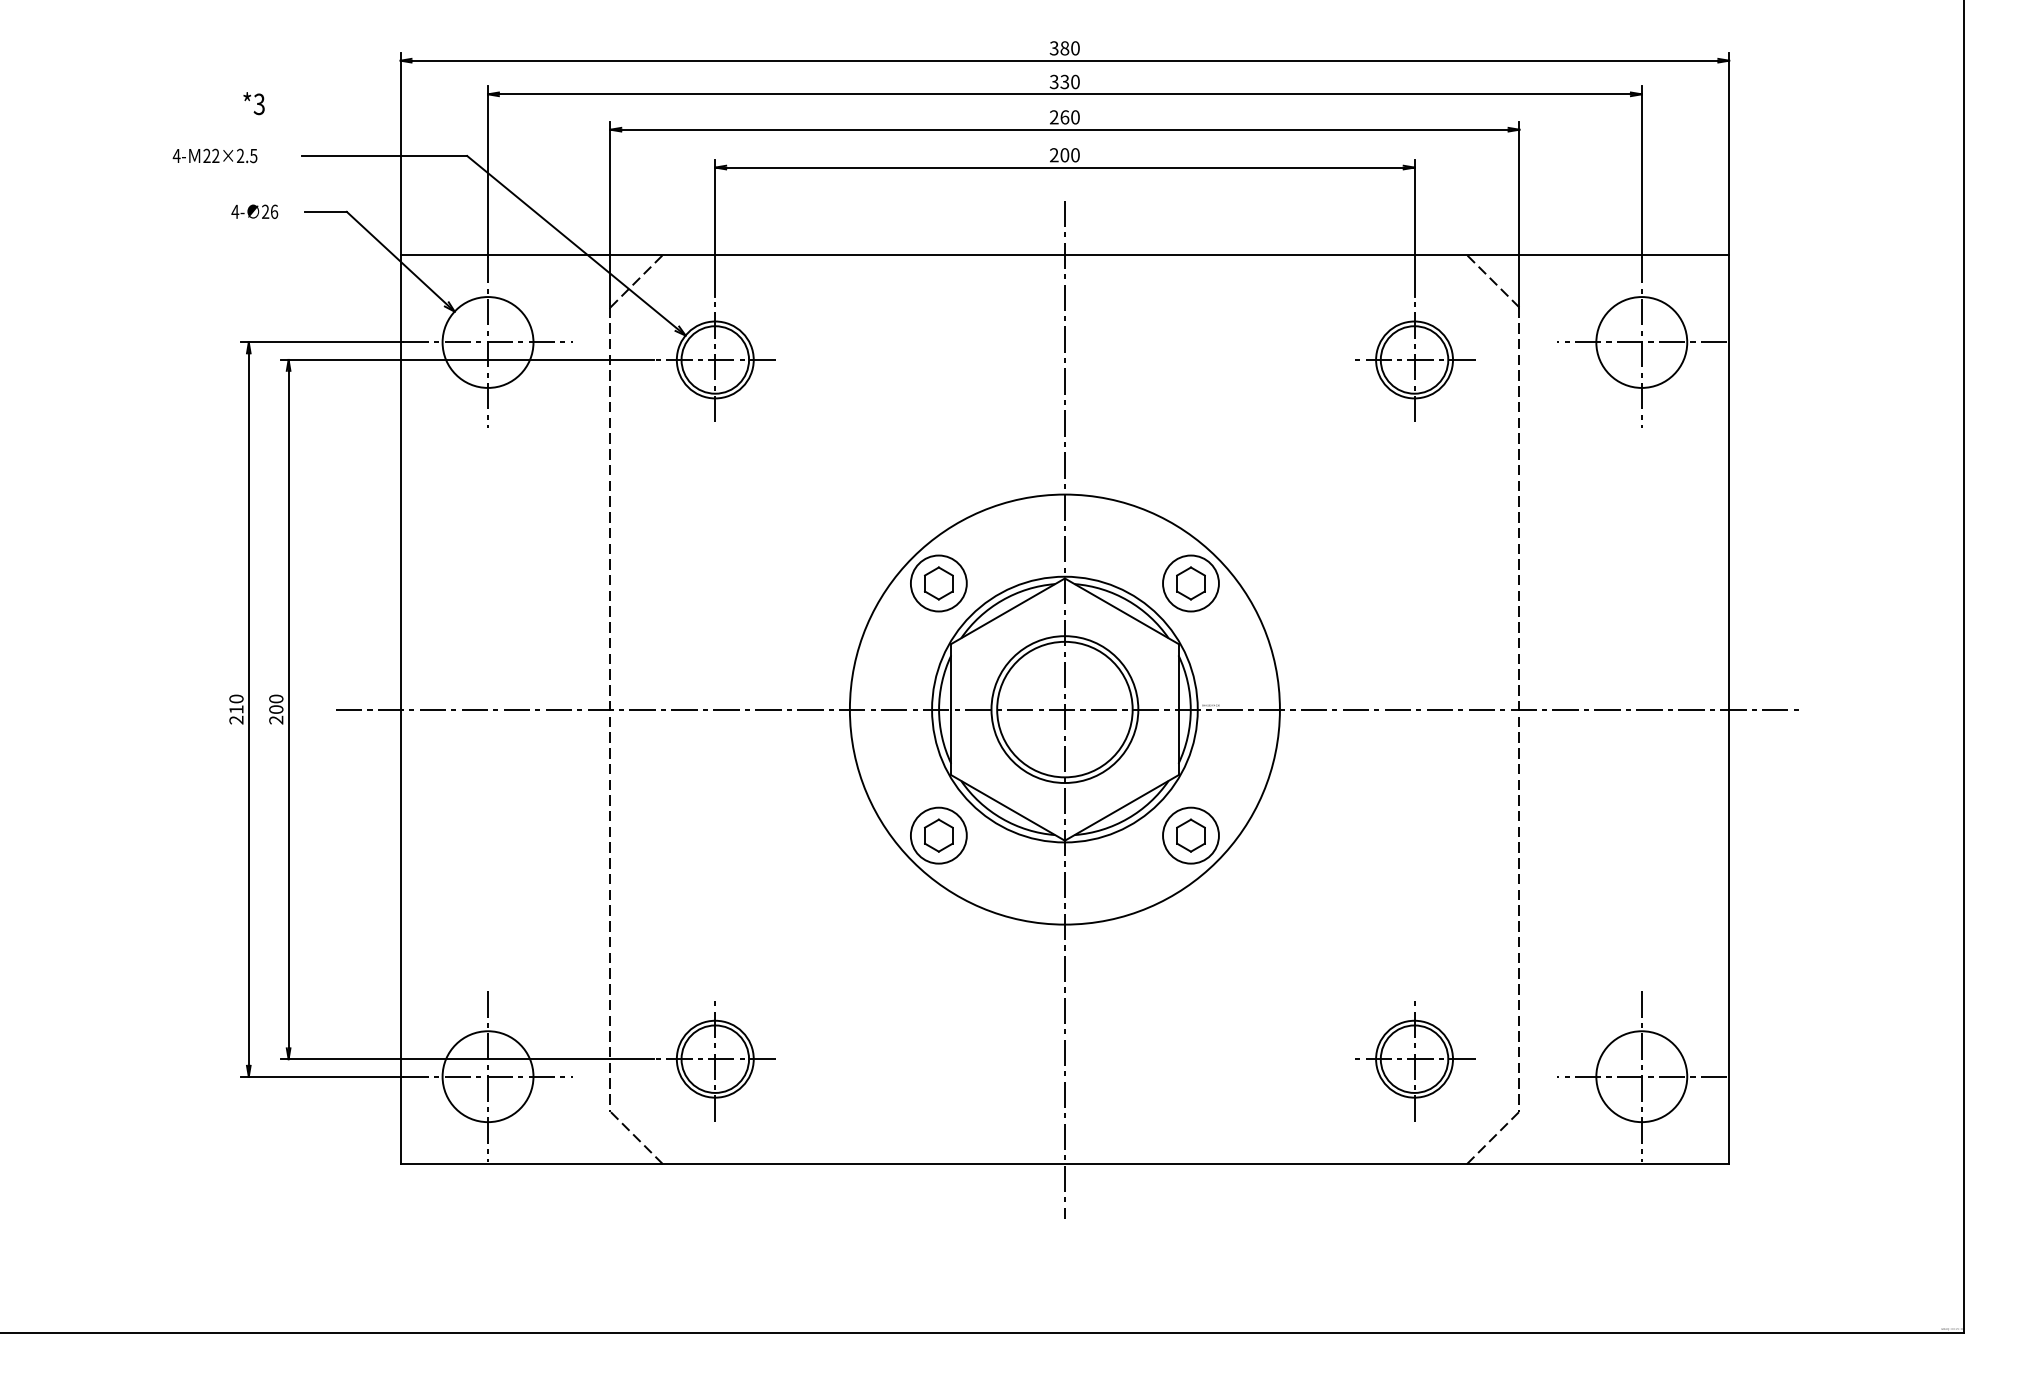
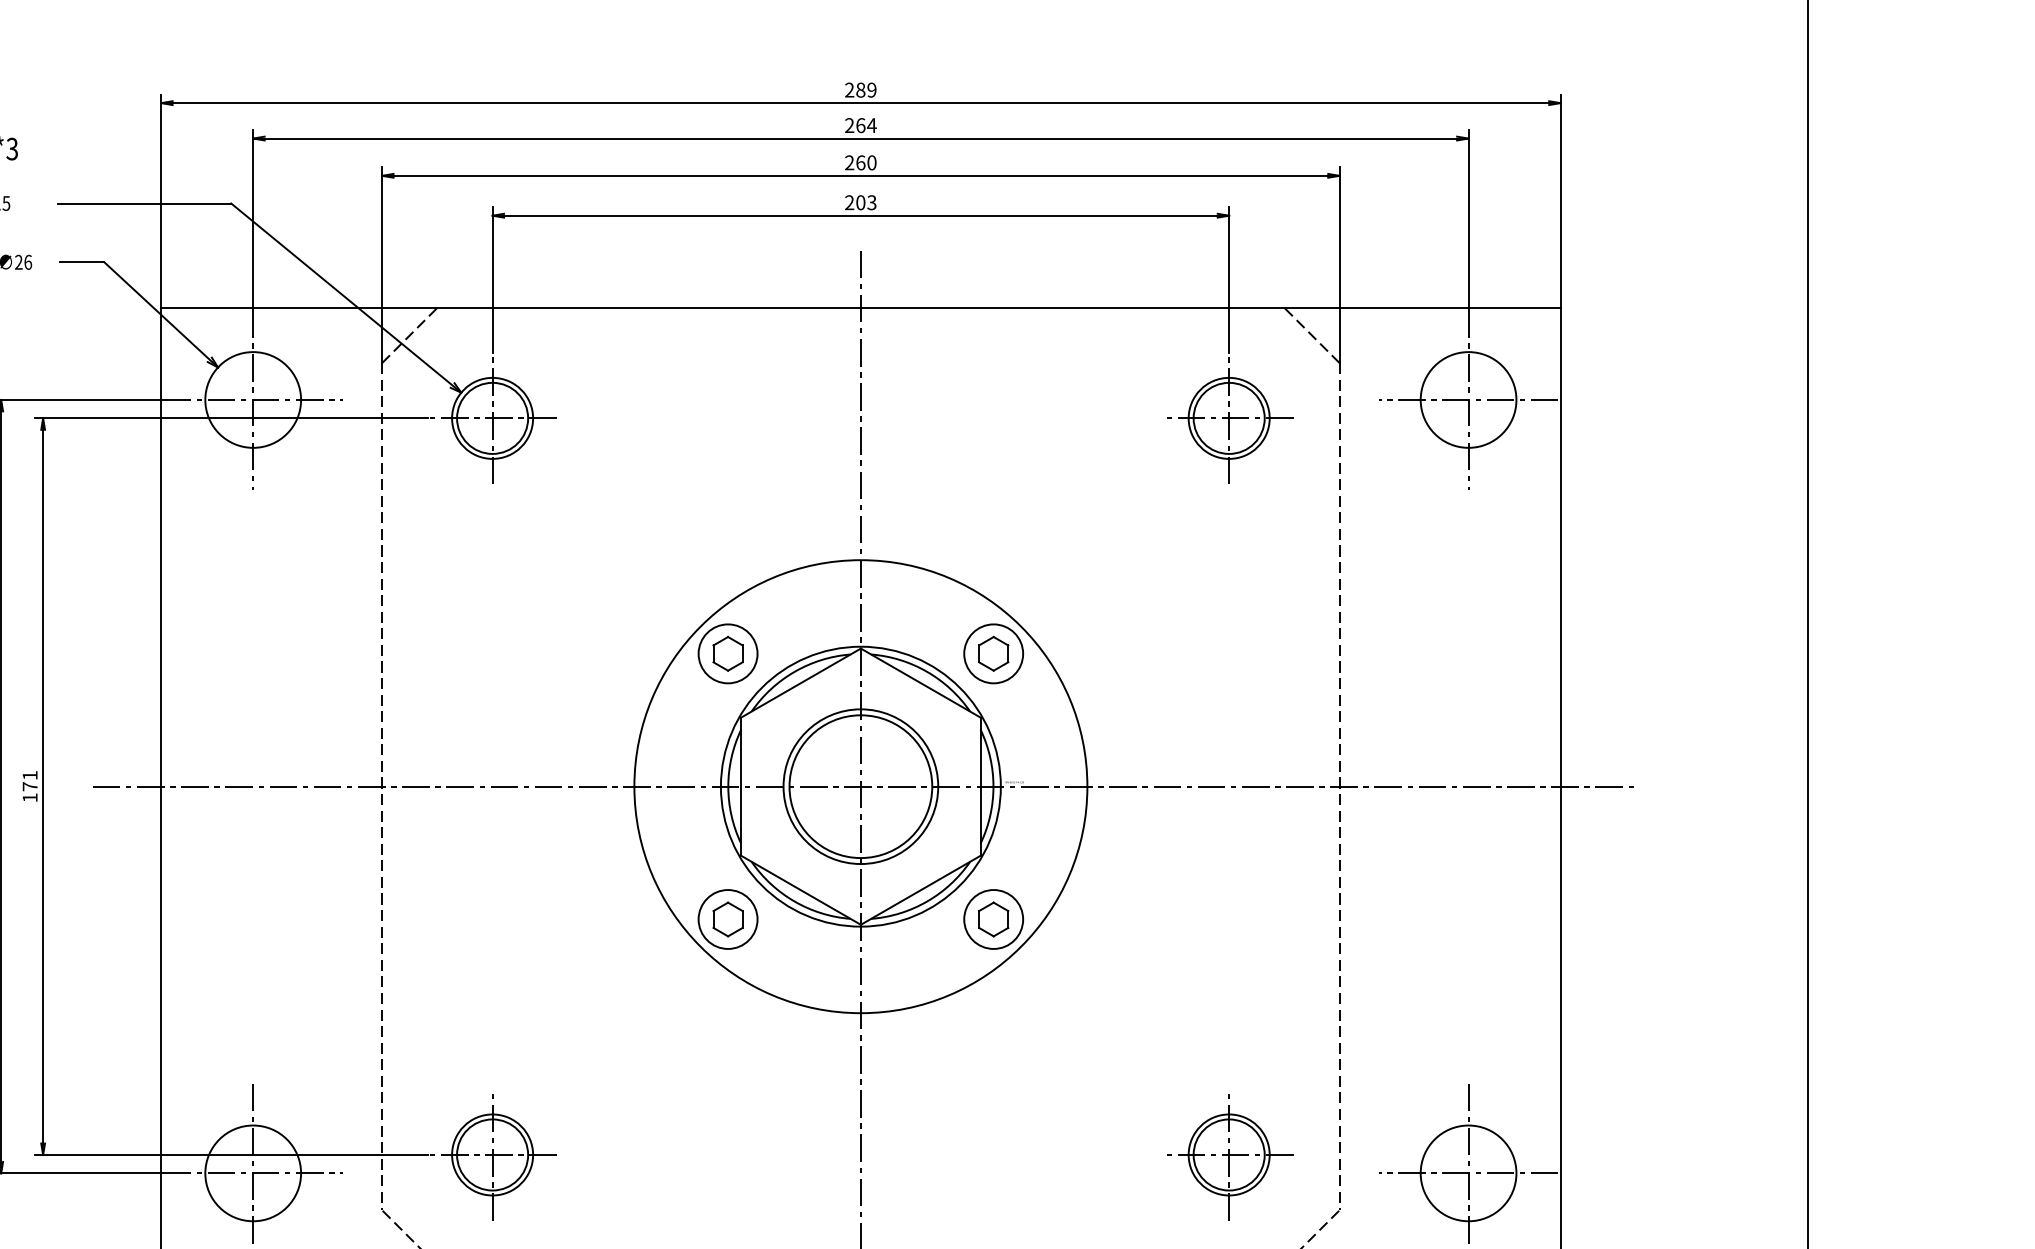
text: (1064, 48) -> (860, 90), 380 -> 289
text: (1064, 81) -> (860, 125), 330 -> 264
text: (1075, 155) -> (872, 203), 200 -> 203
text: (276, 709) -> (30, 786), 200 -> 171

